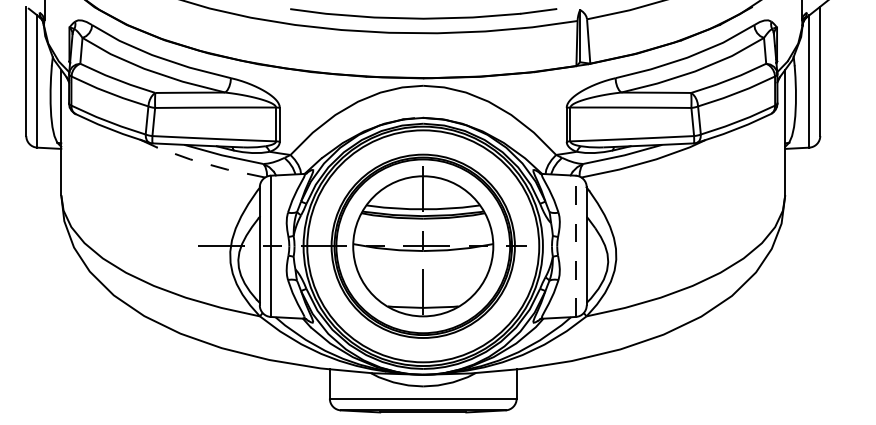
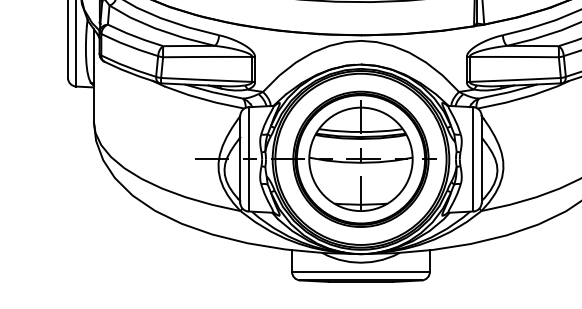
line: (210, 164) -> (203, 98), dashed -> solid
line: (575, 246) -> (473, 159), dashed -> solid

